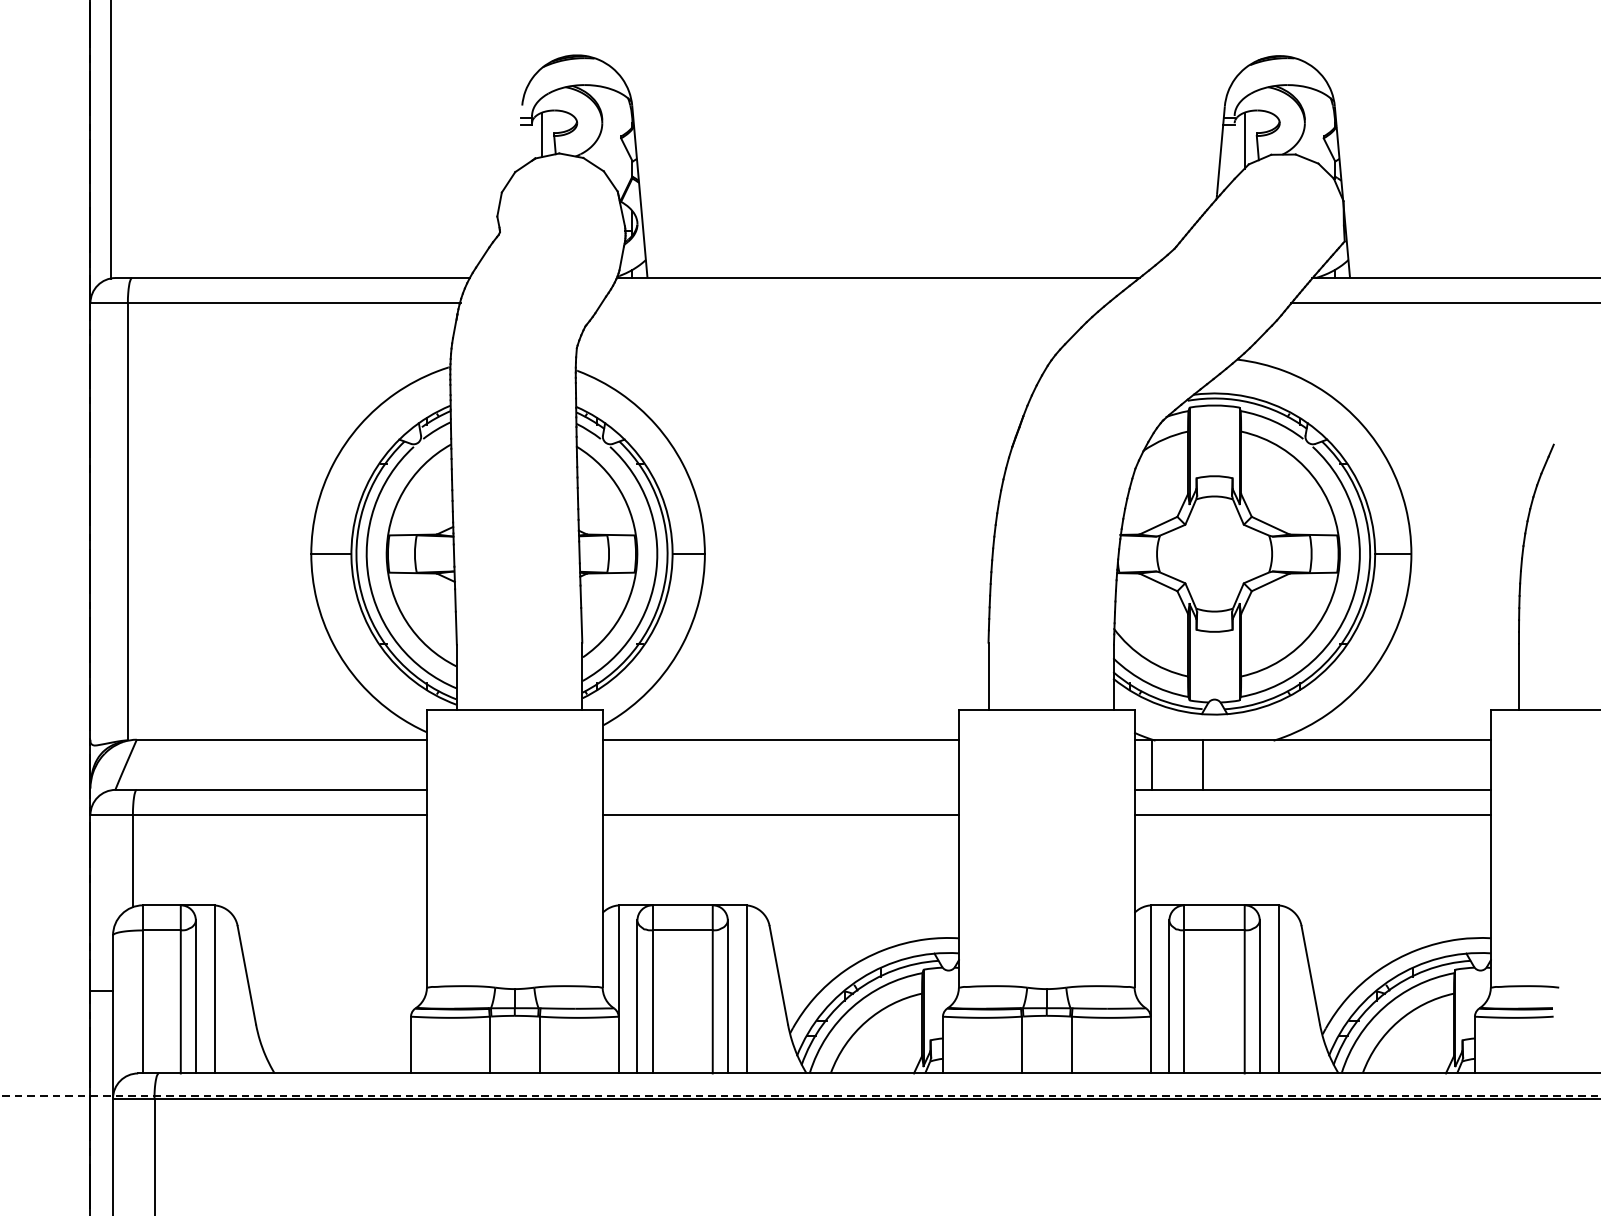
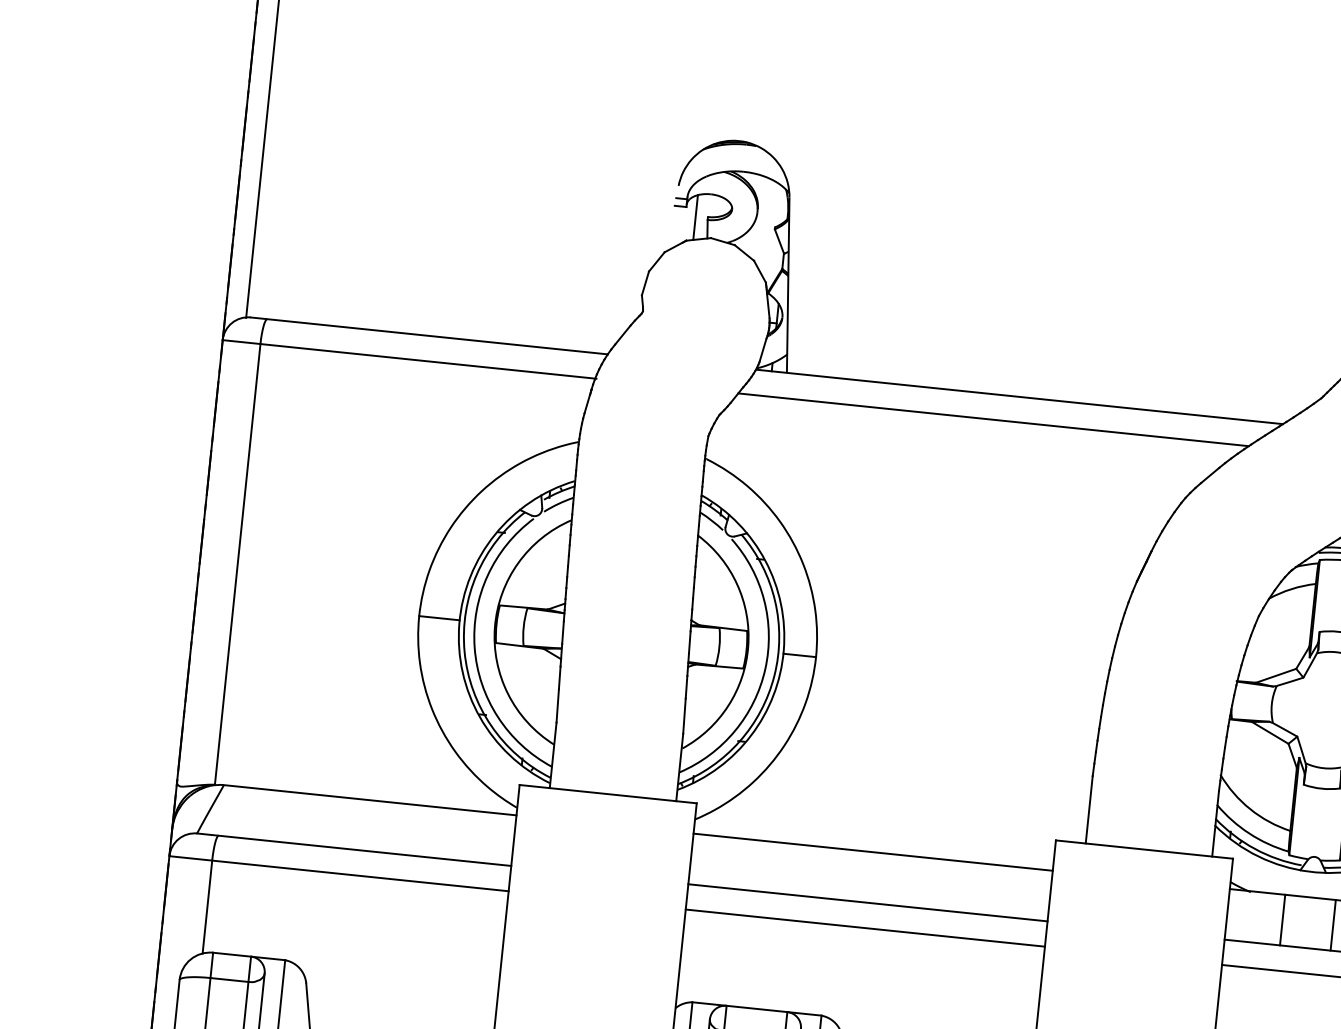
line: (854, 303) -> (992, 420), added
line: (1151, 764) -> (1282, 919), moved
line: (1202, 764) -> (1333, 924), moved
line: (780, 789) -> (867, 902), added

